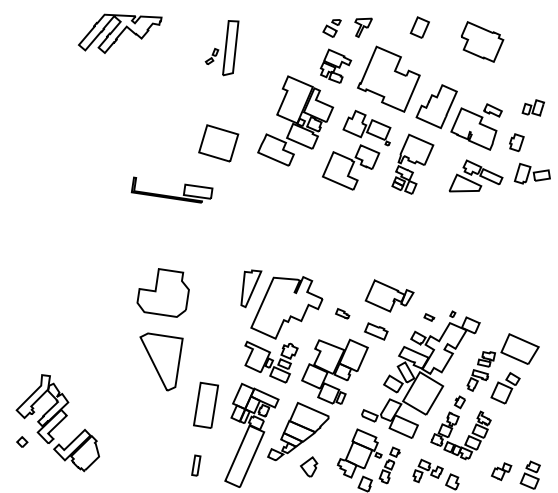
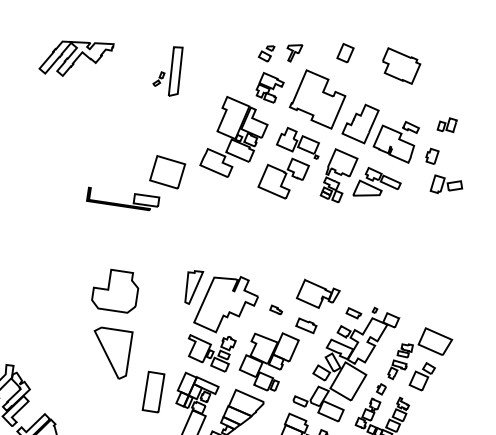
part: (218, 143) -> (167, 172), moved
part: (475, 175) -> (376, 181), moved
part: (429, 317) -> (354, 313), size x1.67

